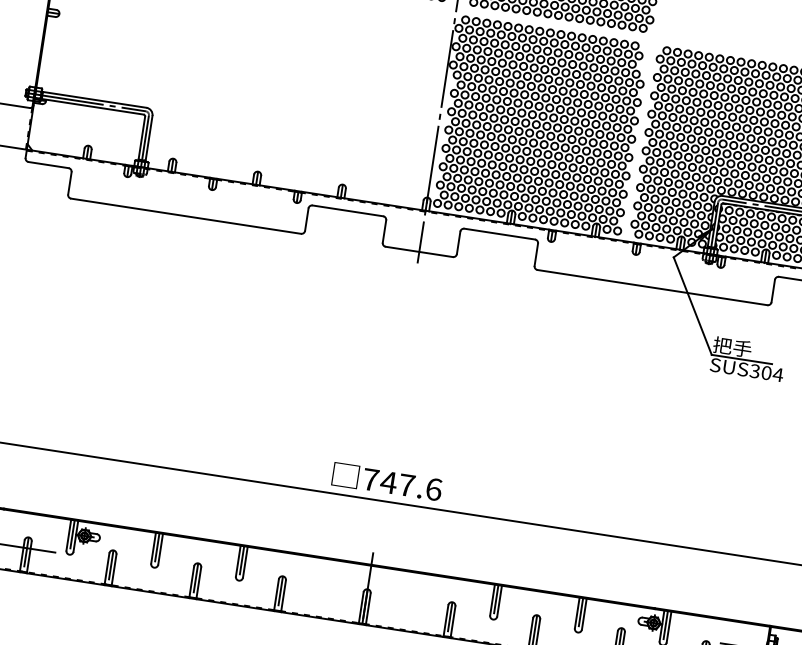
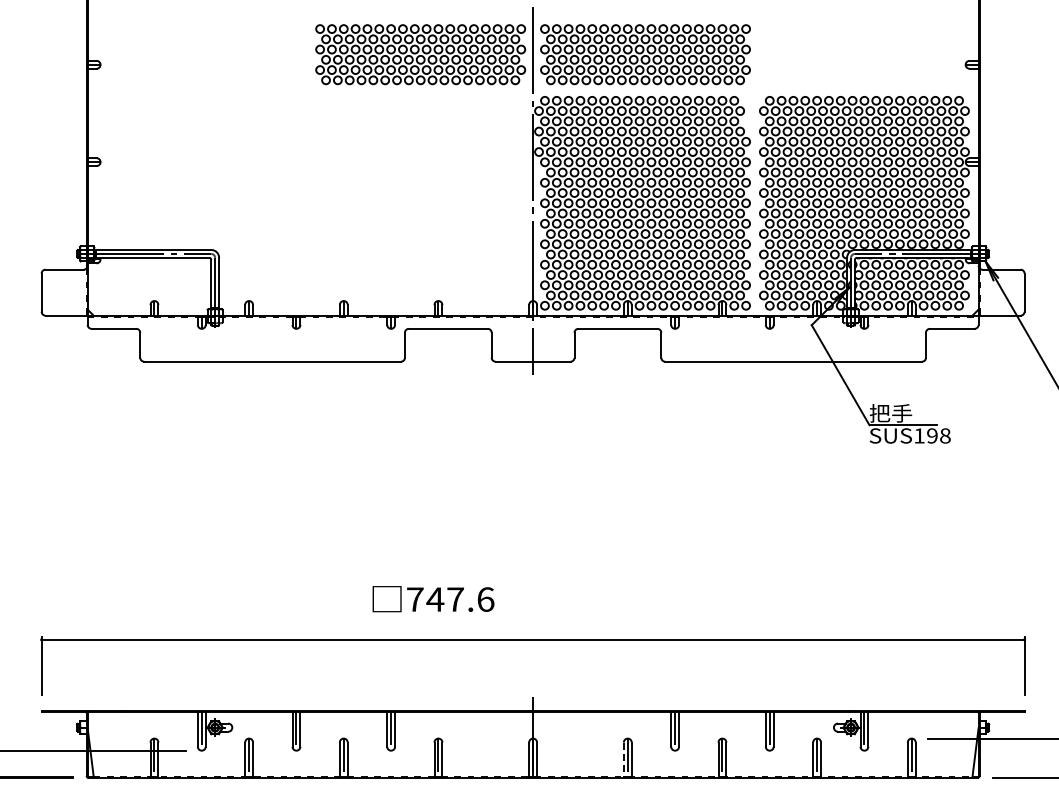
text: (766, 372) -> (932, 435), SUS304 -> SUS198
text: (387, 482) -> (433, 599), moved
line: (445, 621) -> (623, 760), solid -> dashed

